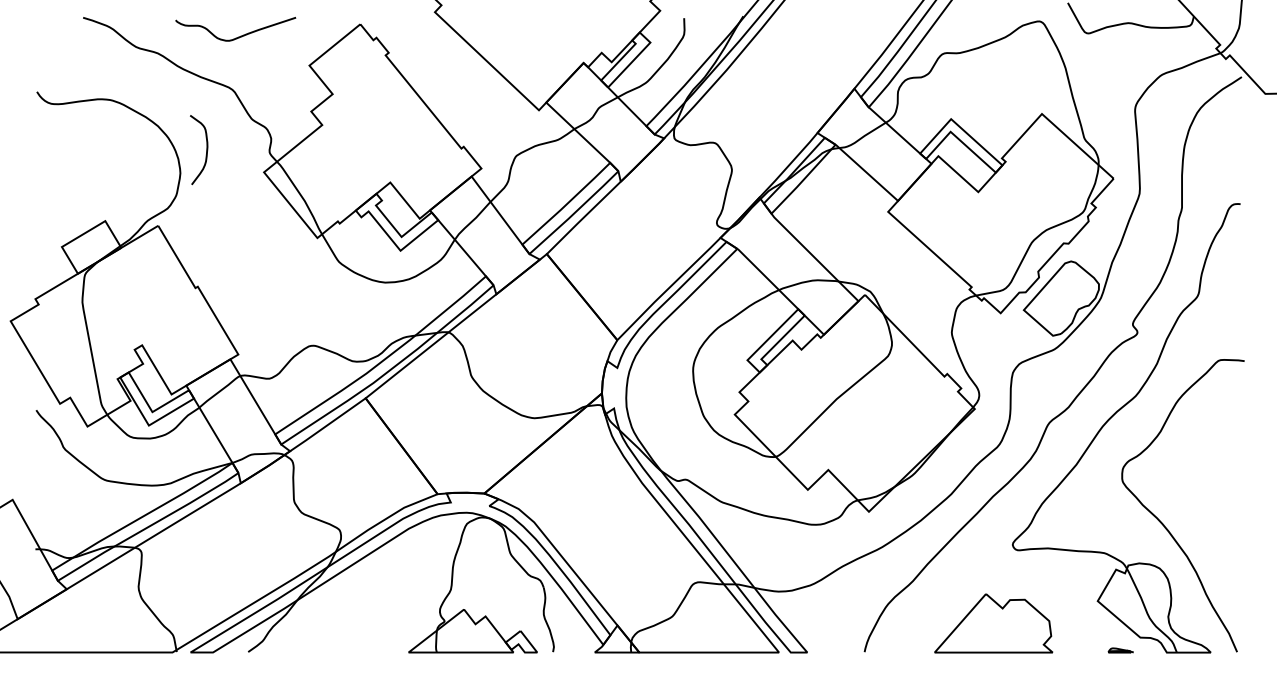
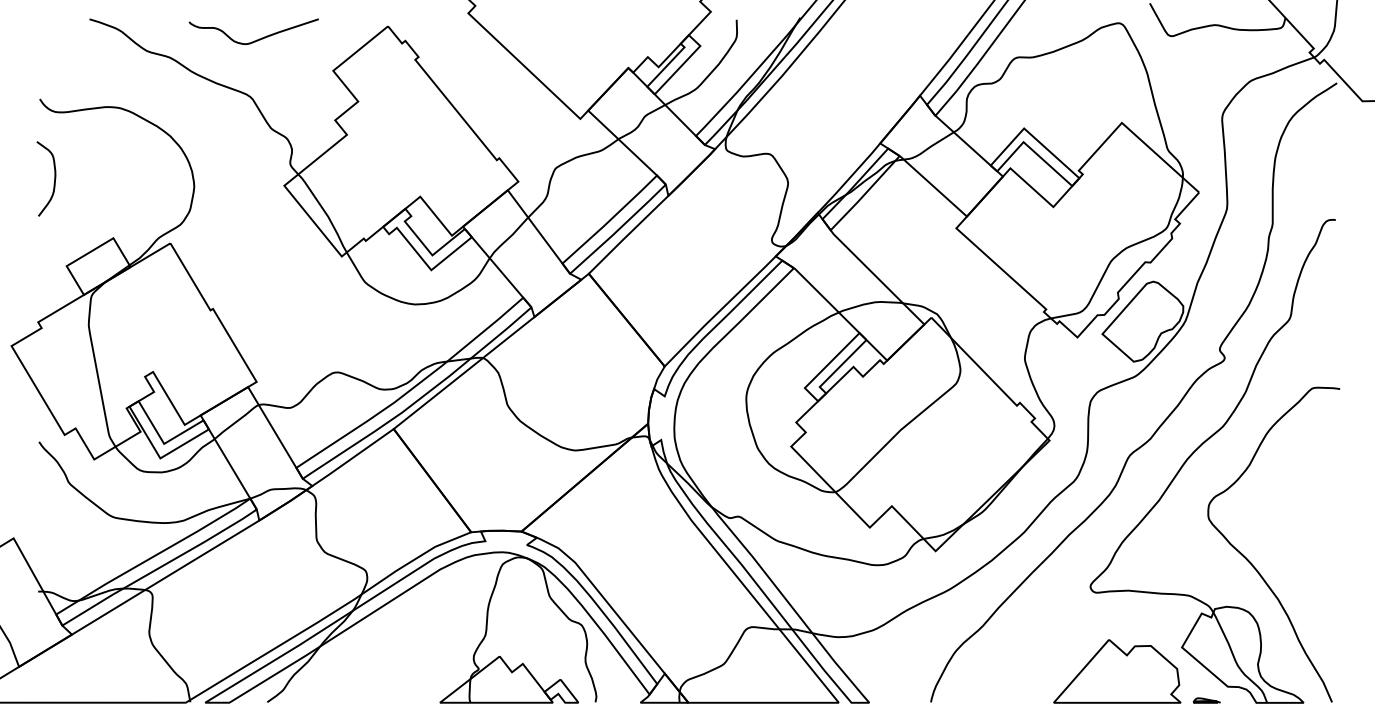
curve: (206, 150) -> (54, 179), moved
part: (993, 623) -> (1117, 671), moved

